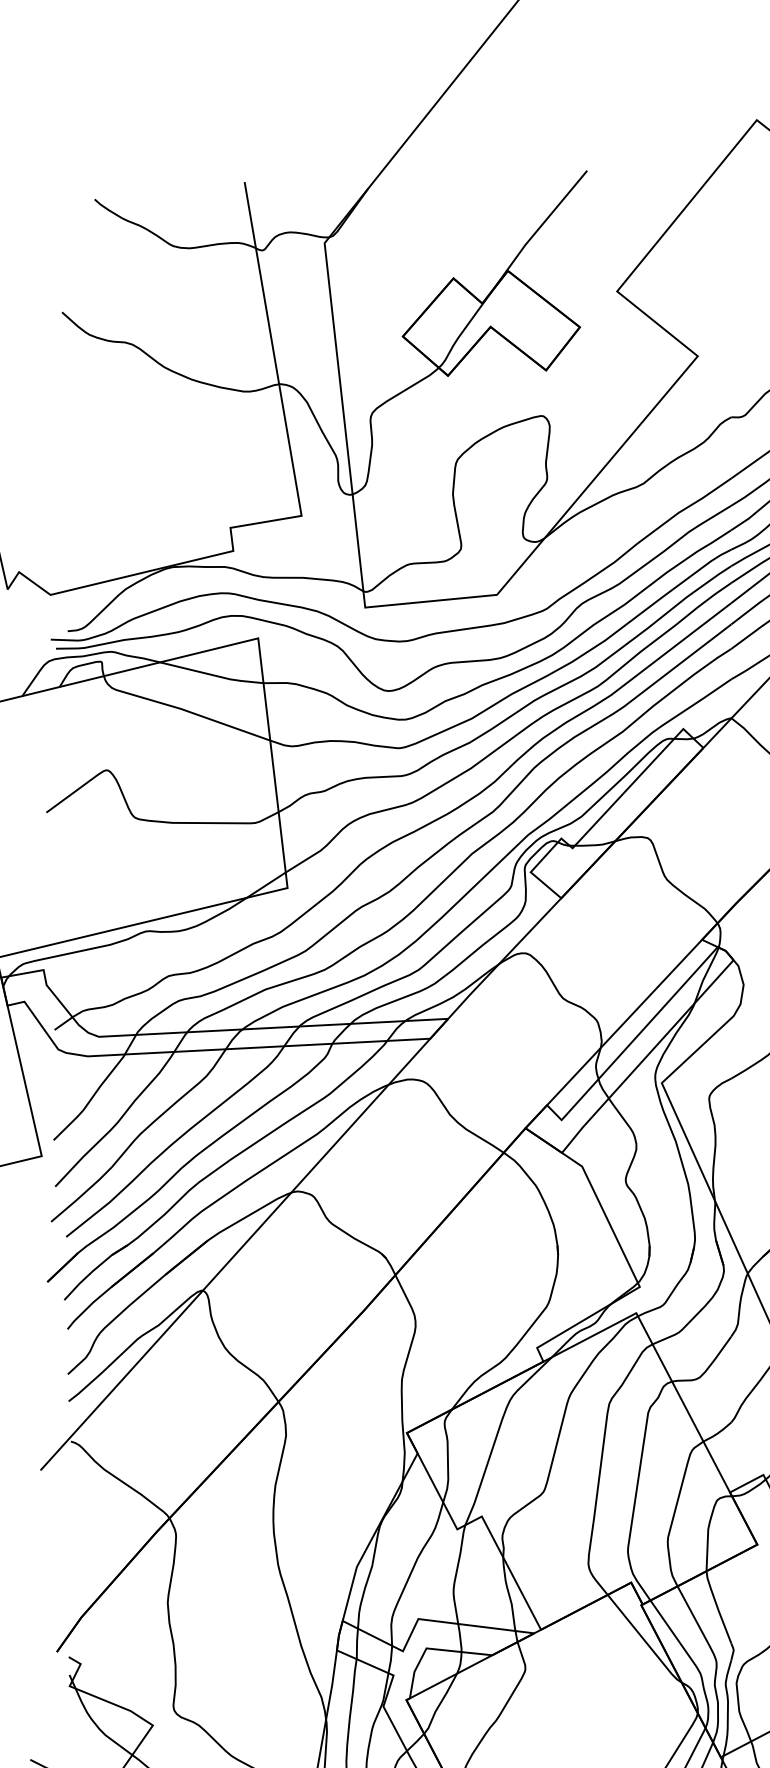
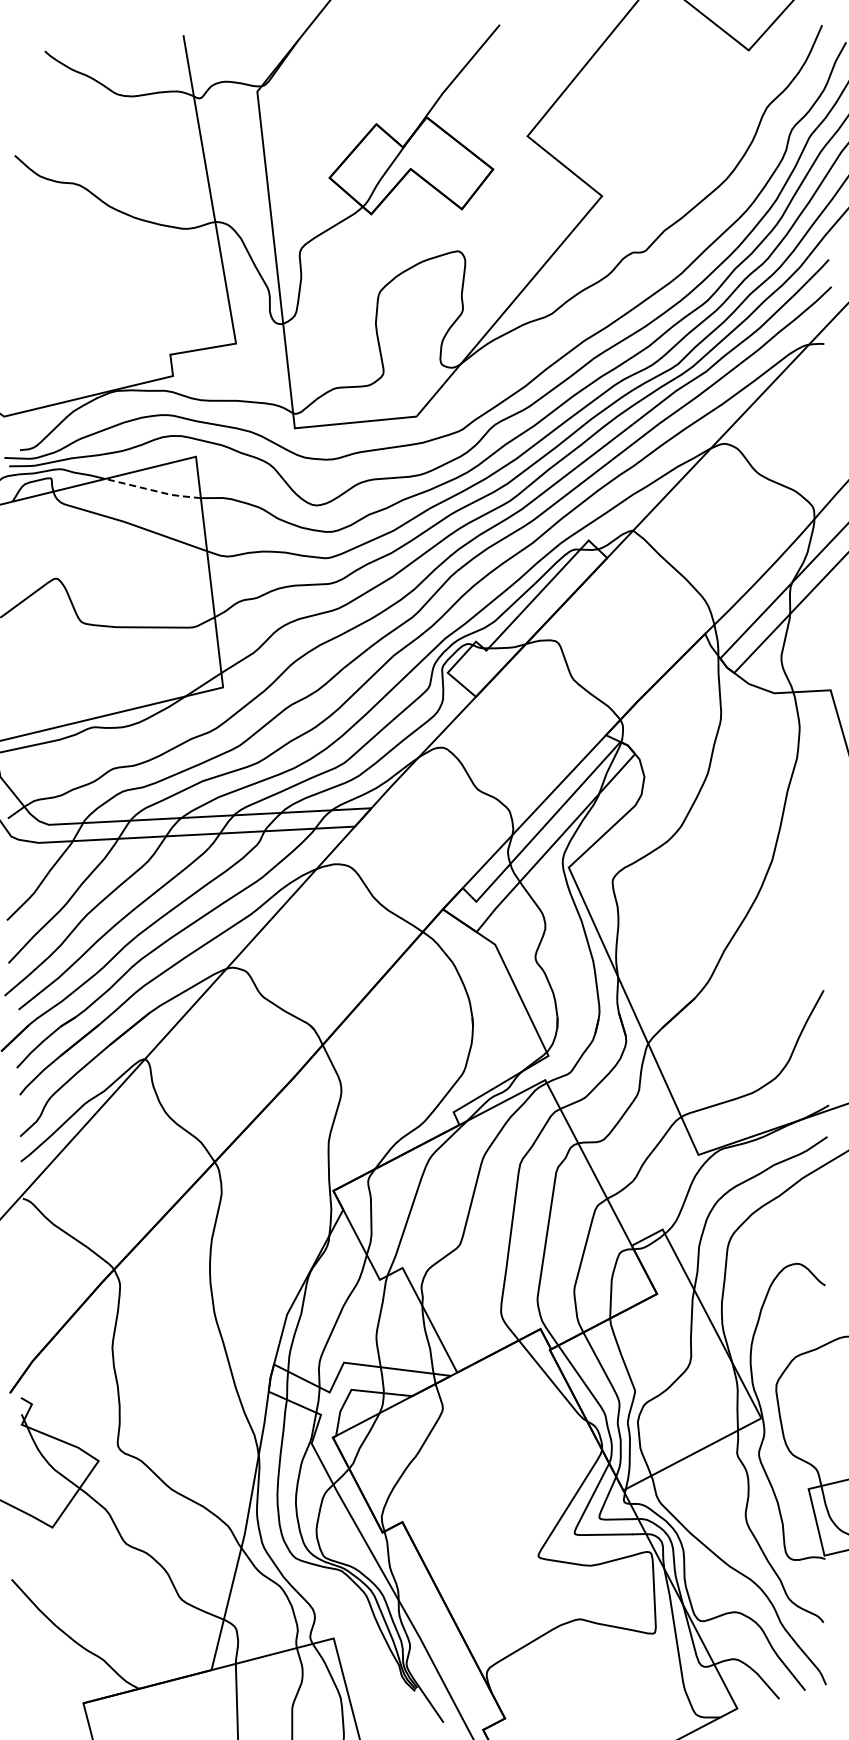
line: (212, 674) -> (153, 490), solid -> dashed

